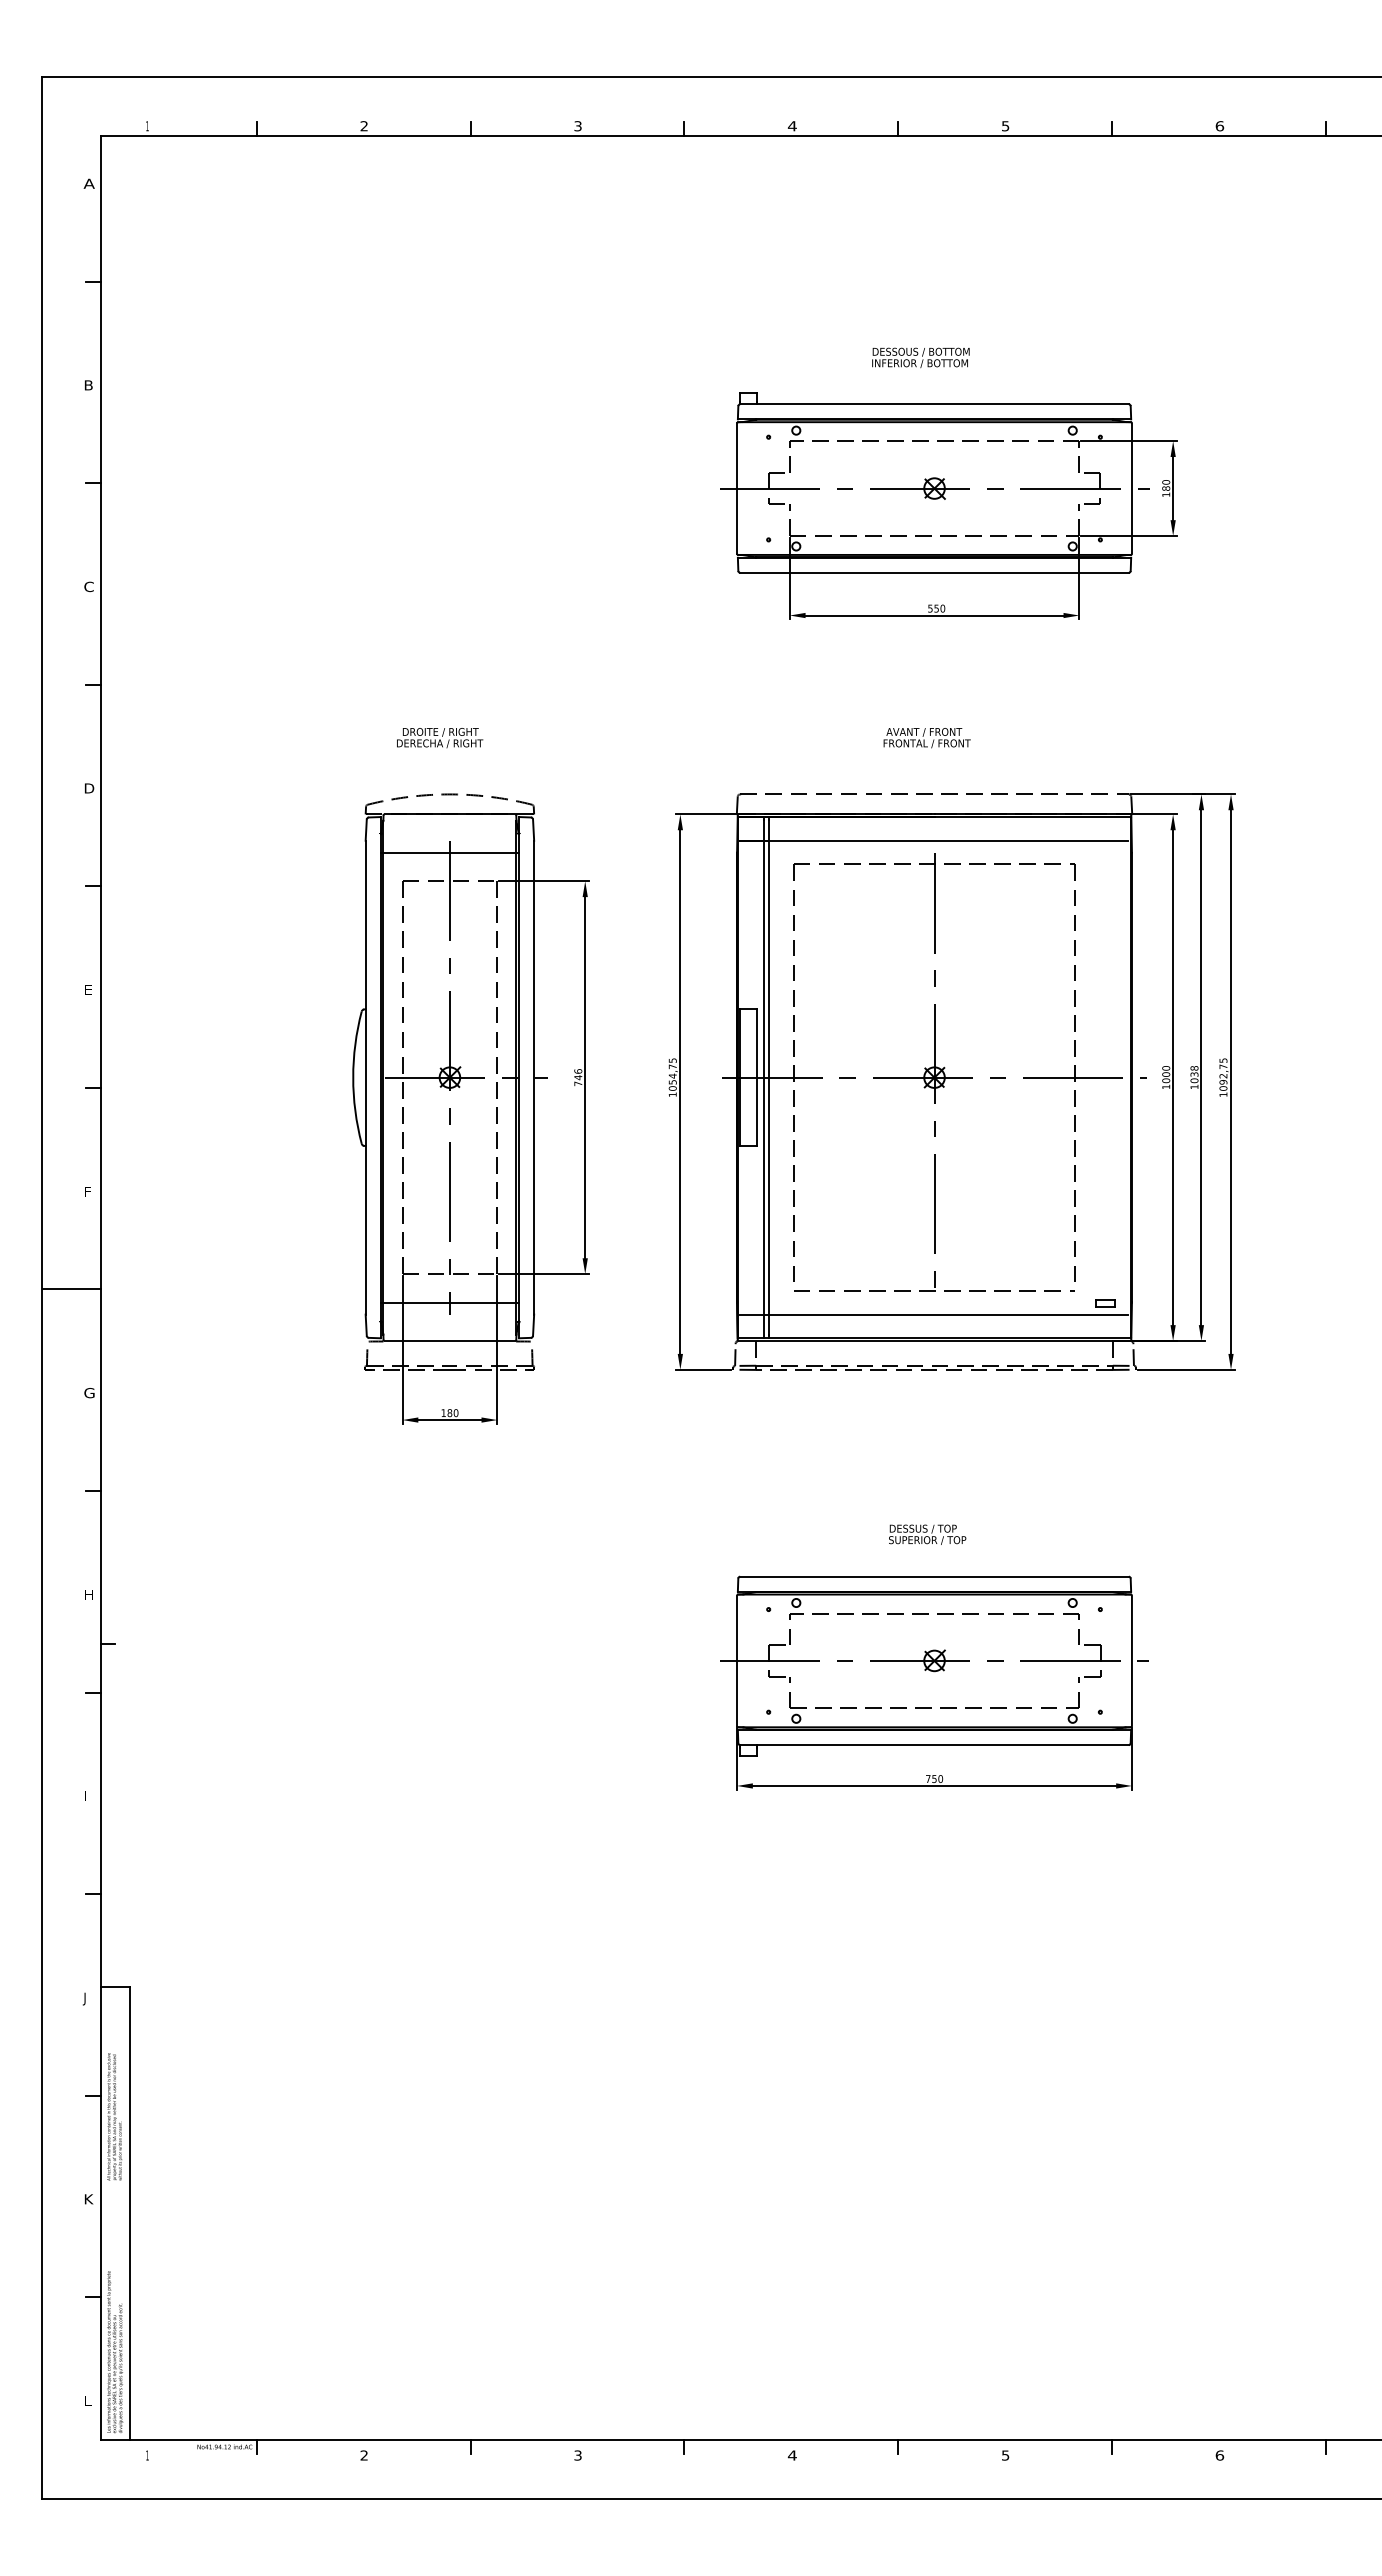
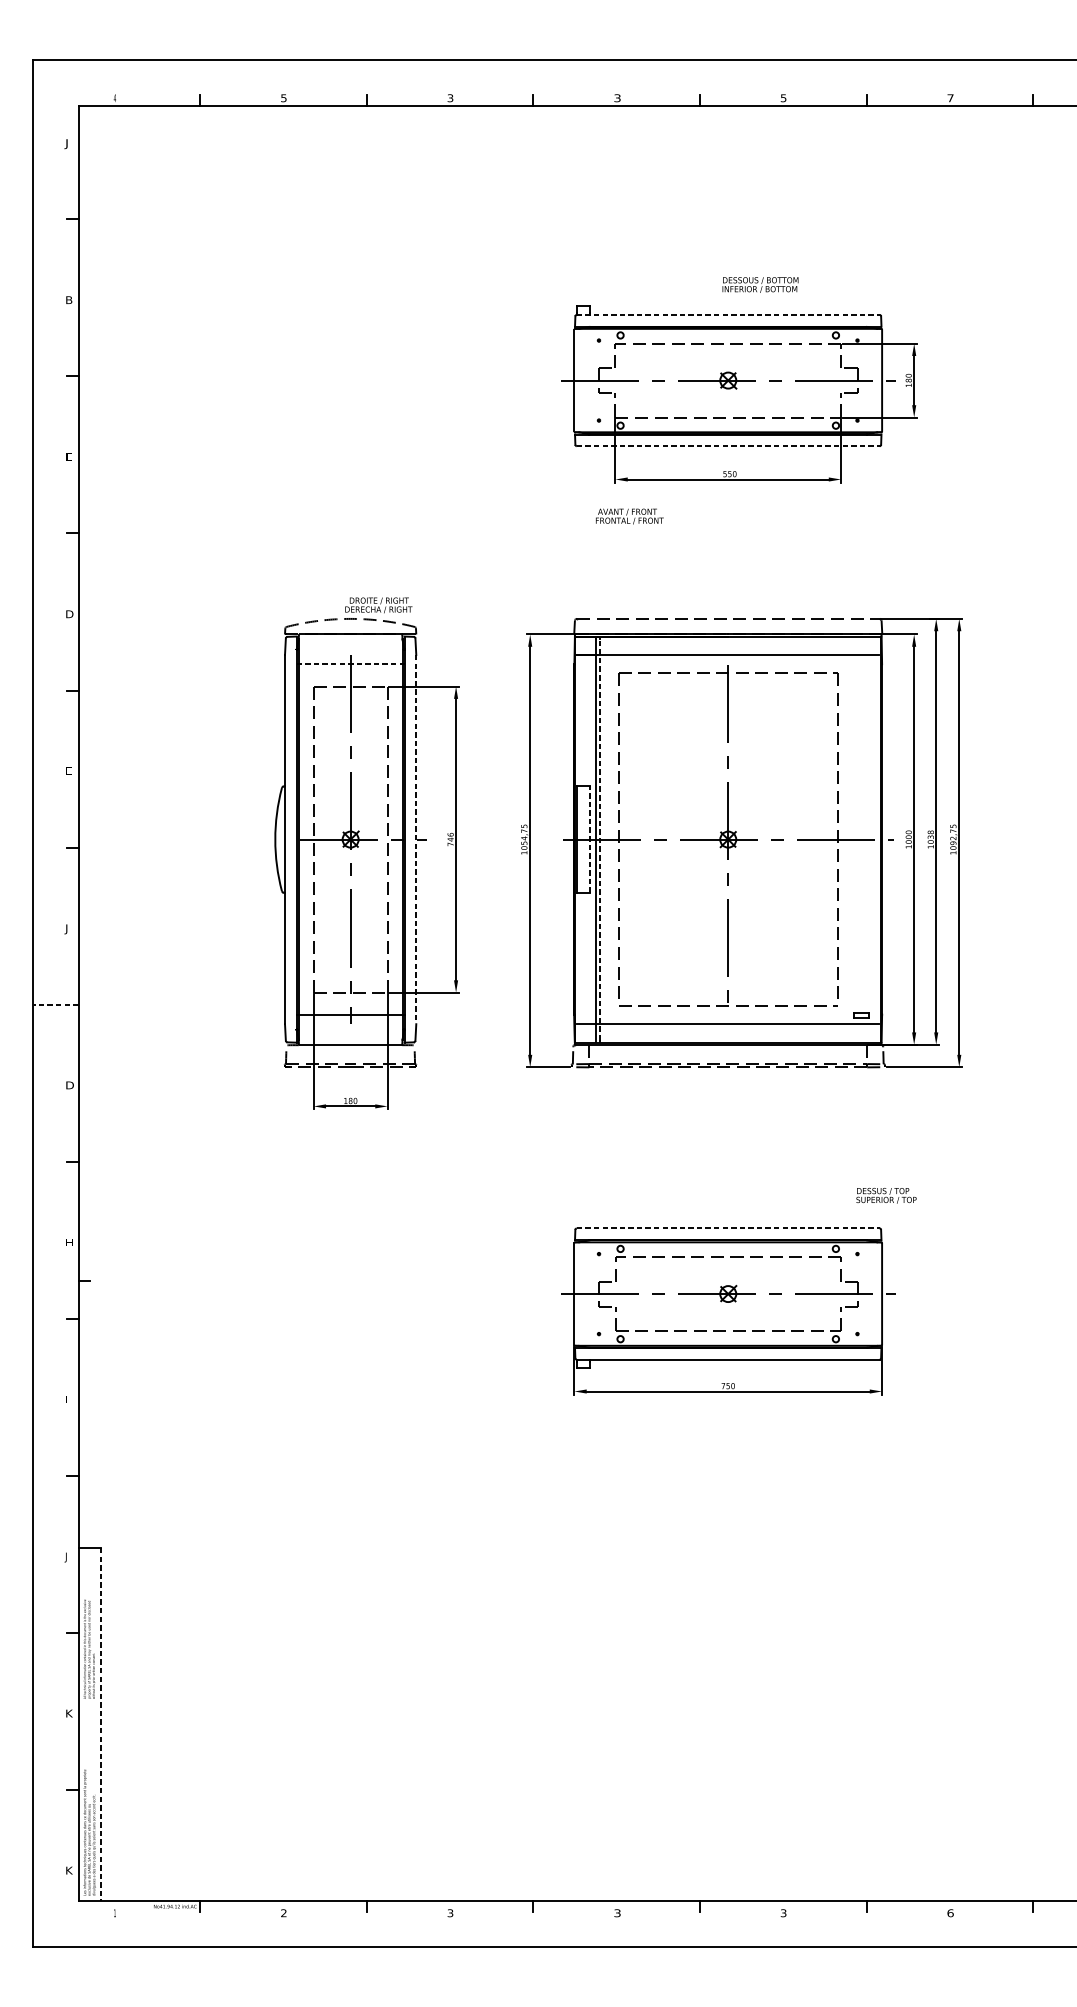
text: (147, 126) -> (115, 98), 1 -> 4
text: (363, 126) -> (283, 98), 2 -> 5
text: (791, 126) -> (616, 98), 4 -> 3
text: (1219, 126) -> (950, 98), 6 -> 7
text: (88, 184) -> (69, 143), A -> J
text: (920, 357) -> (760, 284), moved
line: (935, 404) -> (729, 315), solid -> dashed
line: (935, 572) -> (729, 445), solid -> dashed
text: (88, 586) -> (69, 456), C -> E
text: (440, 738) -> (379, 605), moved
text: (926, 738) -> (629, 516), moved
line: (450, 852) -> (351, 664), solid -> dashed
line: (534, 1077) -> (416, 839), solid -> dashed
line: (756, 1077) -> (589, 839), solid -> dashed
line: (769, 1077) -> (599, 839), solid -> dashed
text: (86, 1192) -> (67, 929), F -> J
line: (71, 1289) -> (55, 1004), solid -> dashed
text: (89, 1393) -> (69, 1085), G -> D
text: (927, 1534) -> (886, 1195), moved
line: (935, 1576) -> (729, 1228), solid -> dashed
line: (130, 2213) -> (101, 1724), solid -> dashed
text: (88, 2400) -> (69, 1870), L -> K
text: (1005, 2454) -> (783, 1912), 5 -> 3
text: (791, 2455) -> (616, 1913), 4 -> 3

